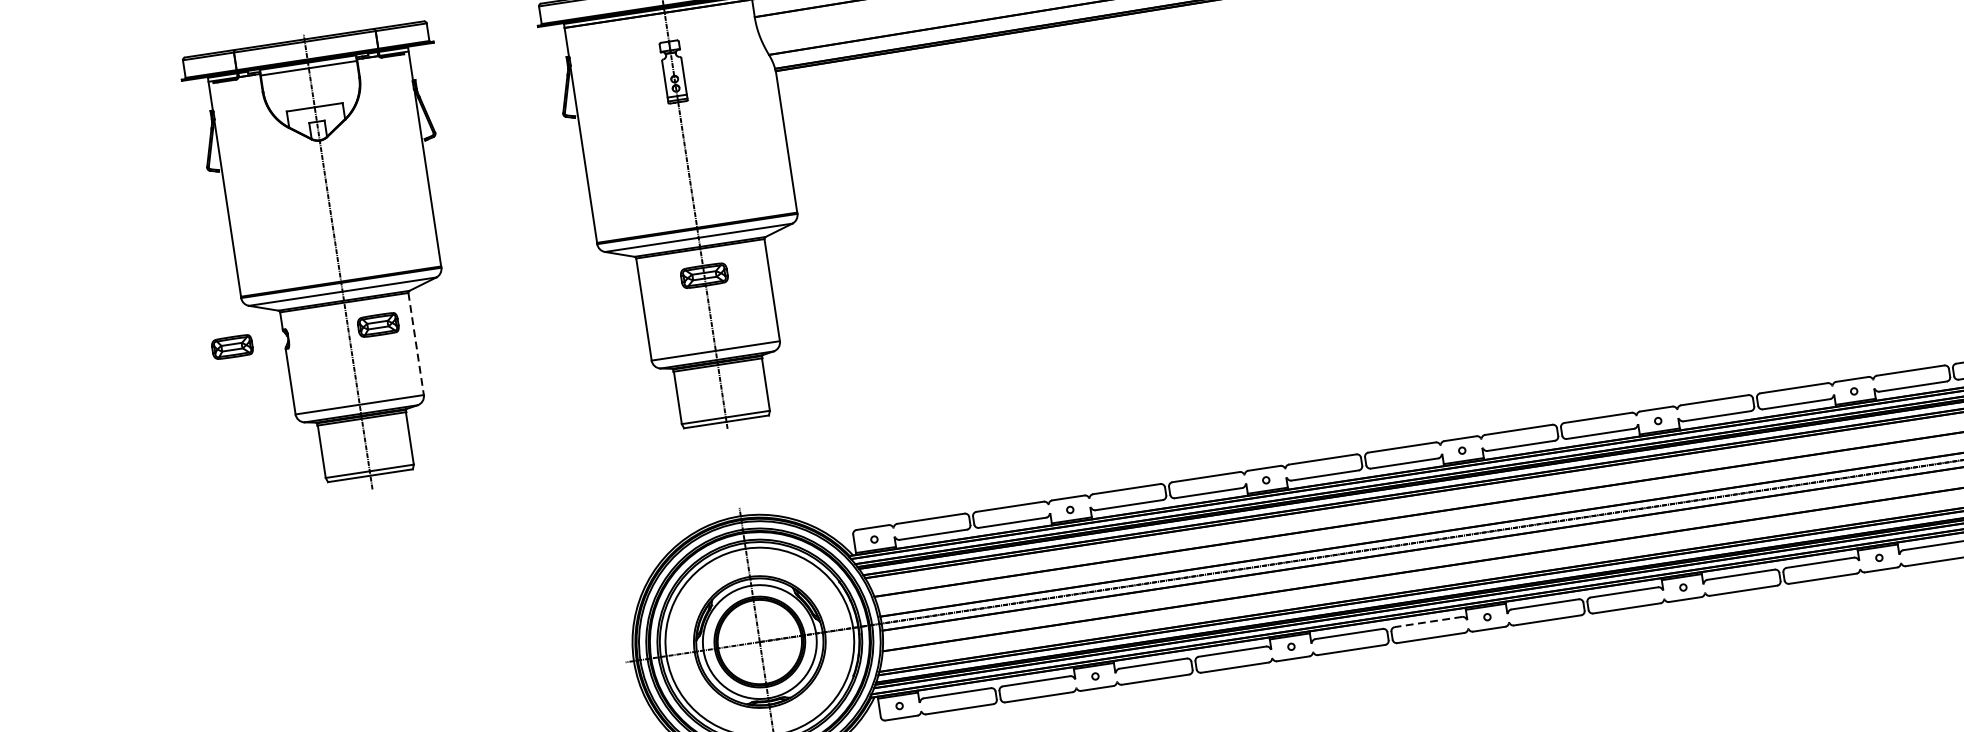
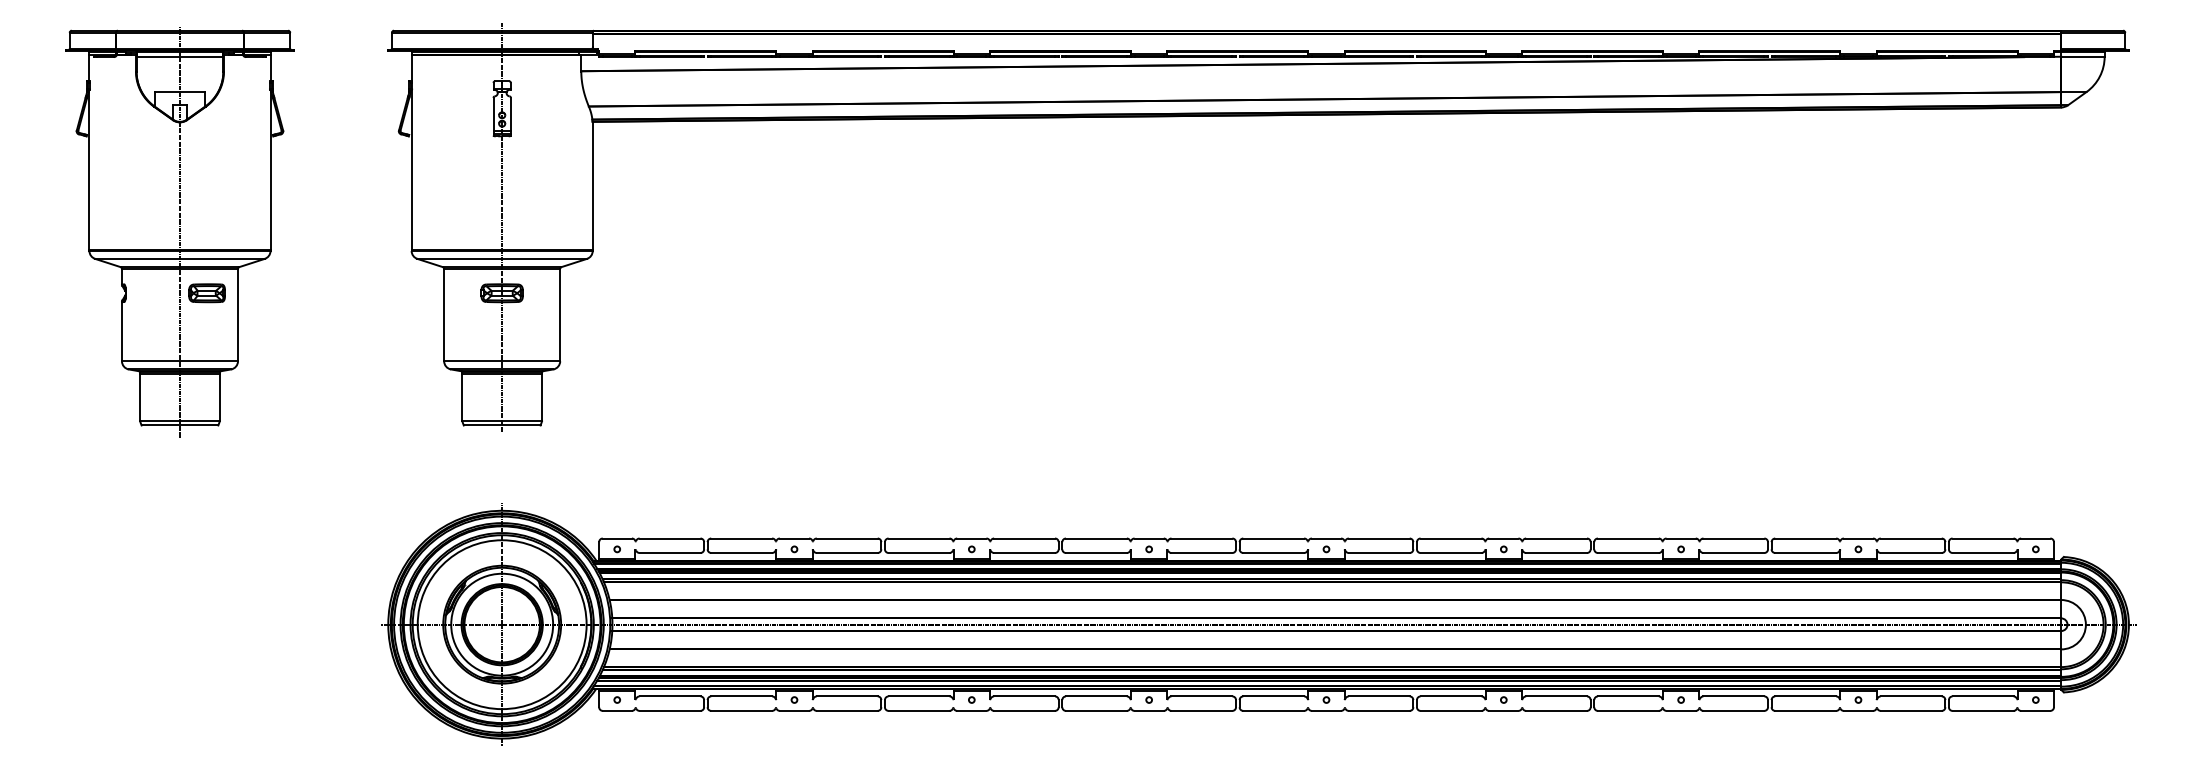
line: (416, 344) -> (238, 315), dashed -> solid
part: (231, 347) -> (74, 293), removed
line: (1427, 622) -> (1095, 696), dashed -> solid

